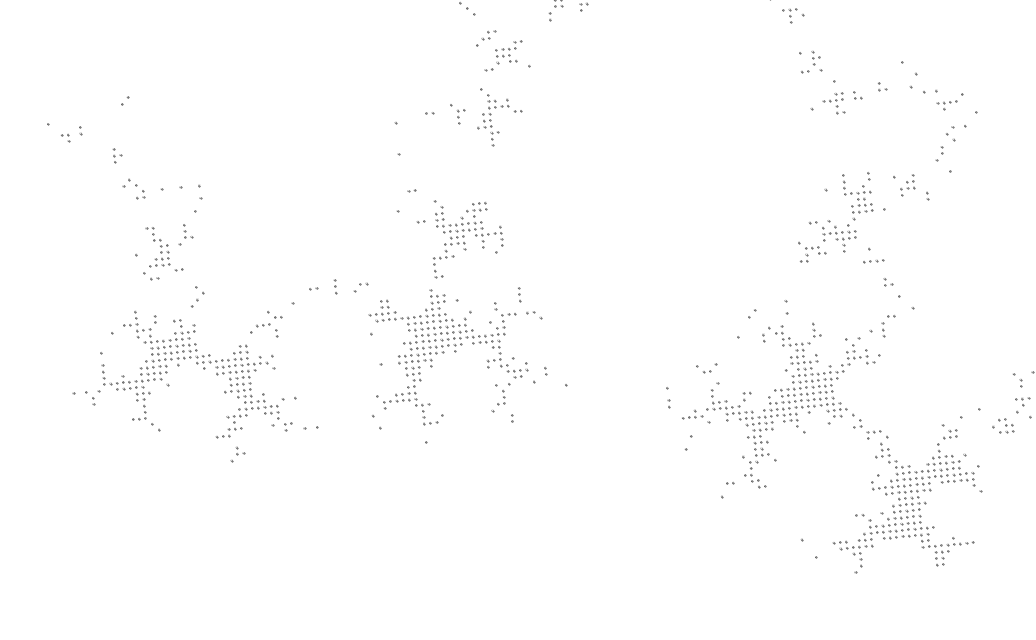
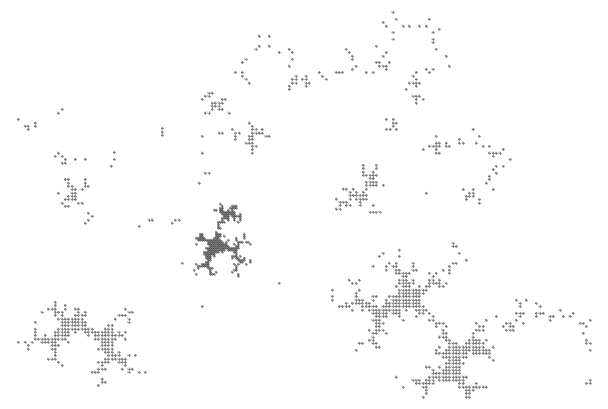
part: (503, 49) -> (215, 102), moved
part: (810, 61) -> (391, 124), moved
part: (117, 155) -> (53, 139), removed
part: (197, 199) -> (112, 159), moved
part: (840, 219) -> (359, 188), moved
part: (336, 286) -> (162, 131), moved
part: (452, 313) -> (222, 239), size x0.6
part: (204, 370) -> (88, 336), moved
part: (687, 442) -> (340, 319), removed

